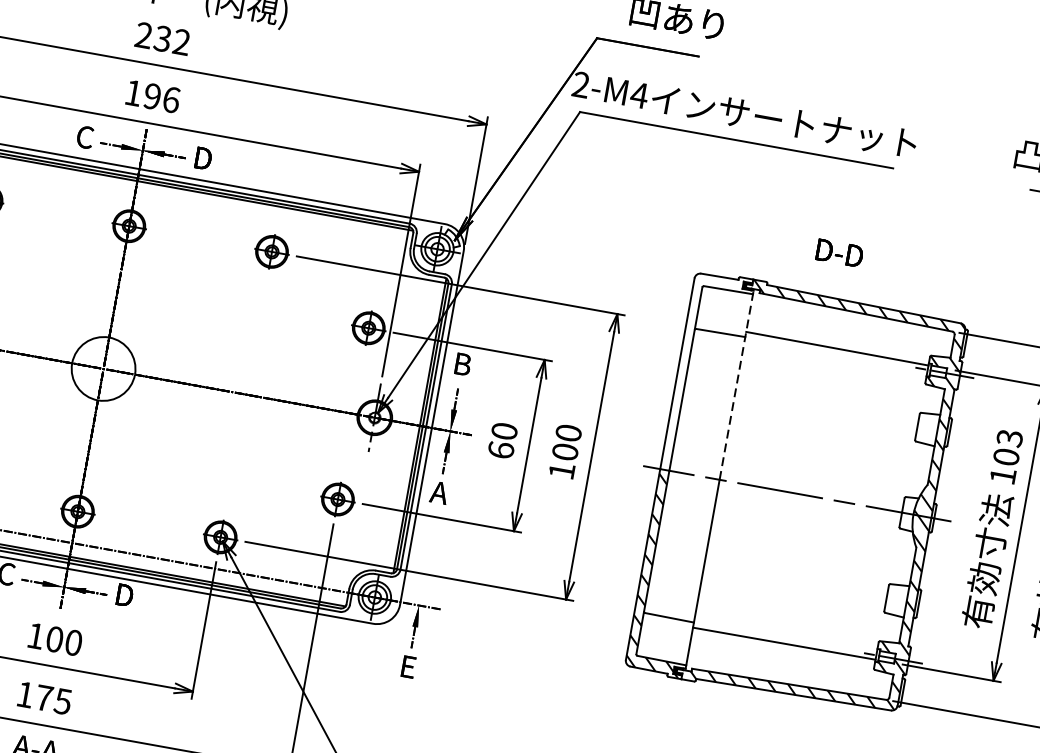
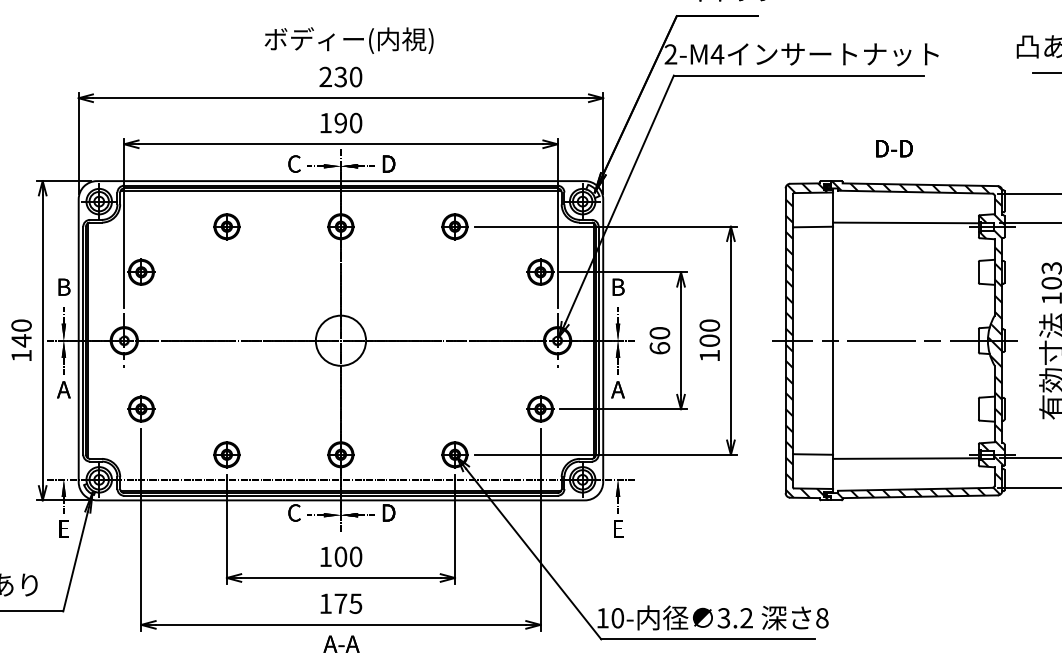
text: (181, 41) -> (355, 76), 232 -> 230
text: (172, 99) -> (356, 122), 196 -> 190
hatch: (704, 372) -> (806, 259), added
line: (737, 384) -> (833, 264), dashed -> solid

